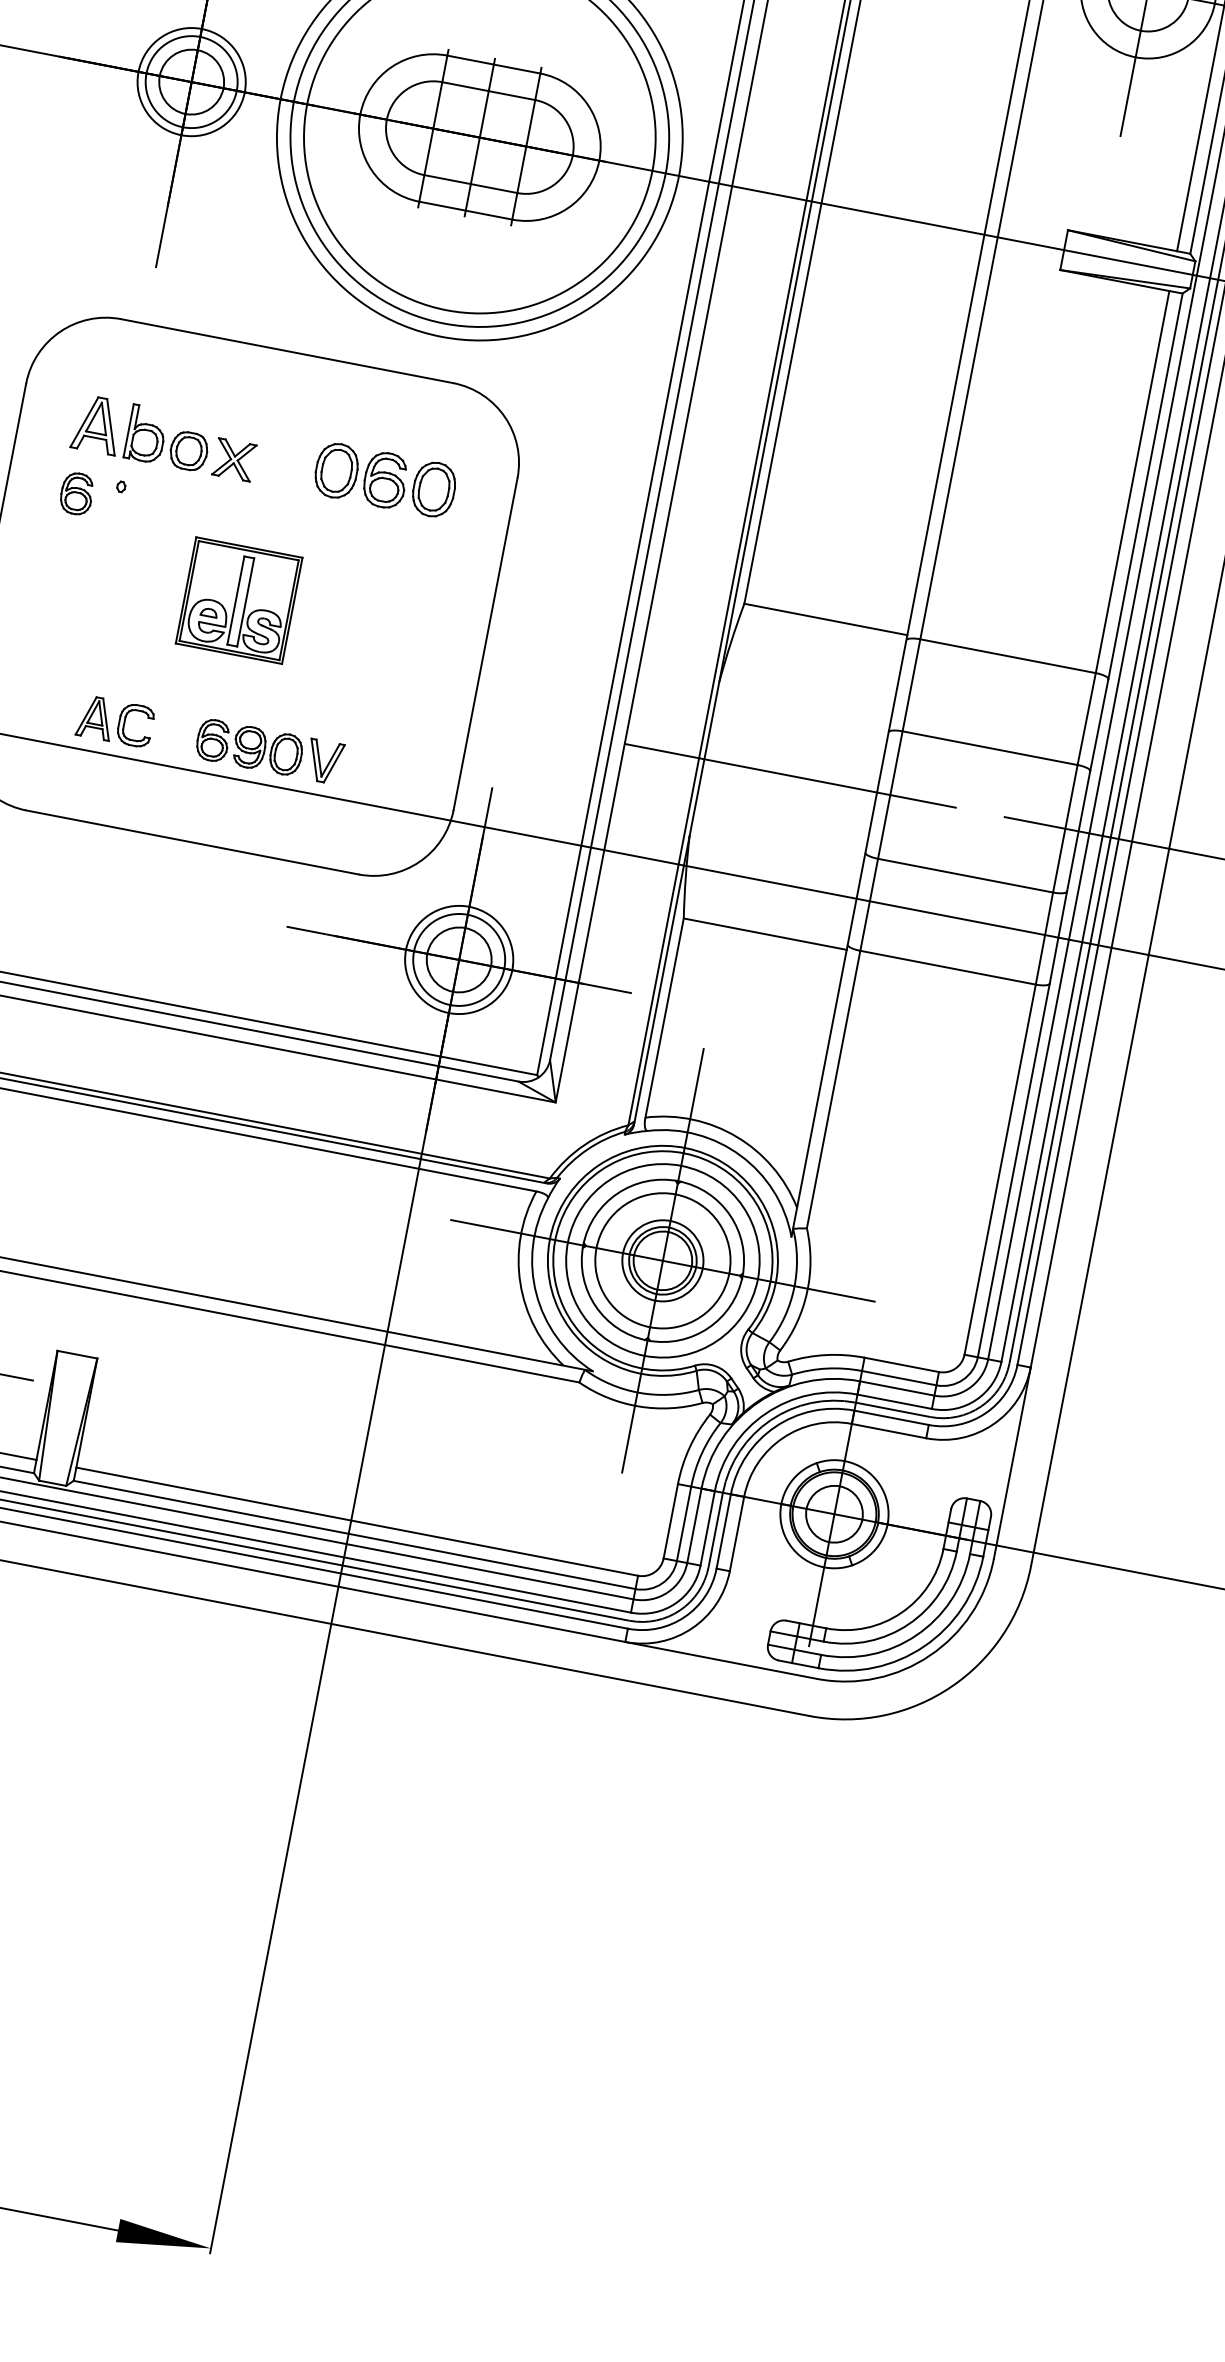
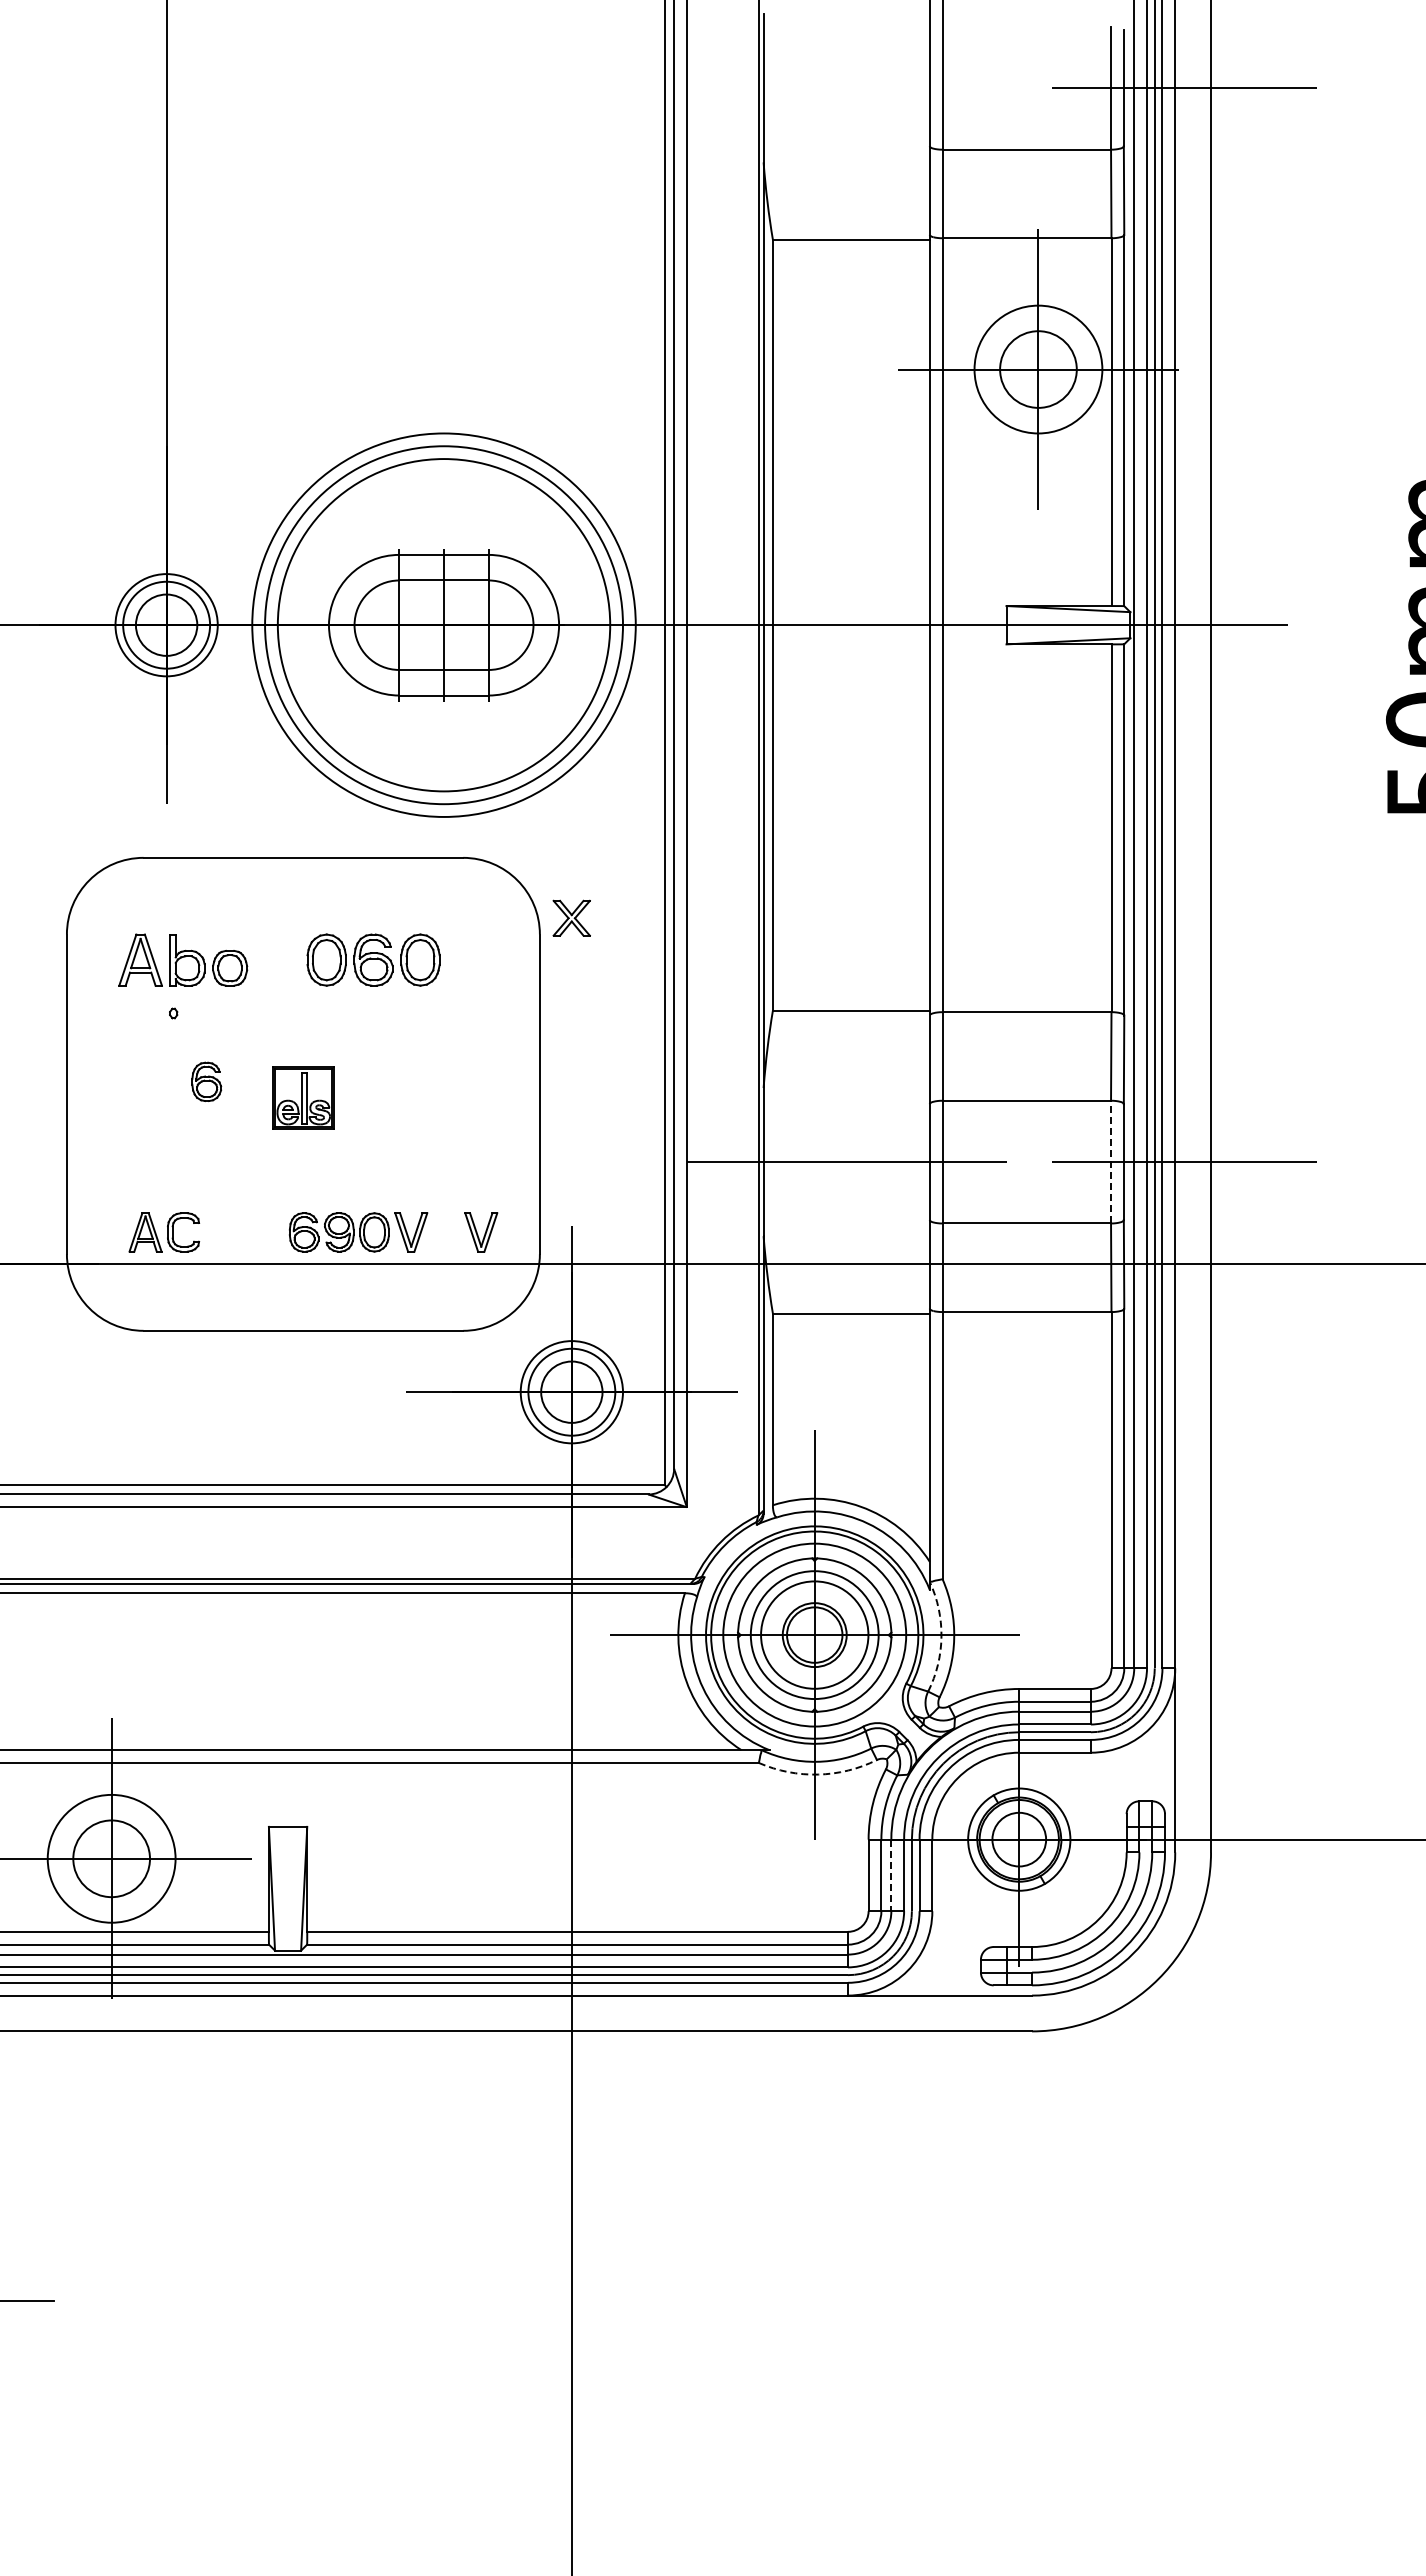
part: (234, 459) -> (571, 917), moved
part: (385, 479) -> (373, 959), moved
part: (76, 493) -> (206, 1081), moved
part: (239, 600) -> (303, 1097), size x0.6
part: (115, 721) -> (164, 1232), moved
part: (397, 775) -> (481, 1232), added
line: (1065, 828) -> (1111, 1161), solid -> dashed
circle: (662, 1260) -> (814, 1634), size x1.4
arc: (794, 1287) -> (941, 1636), solid -> dashed
arc: (638, 1406) -> (818, 1774), solid -> dashed
line: (694, 1525) -> (891, 1875), solid -> dashed

